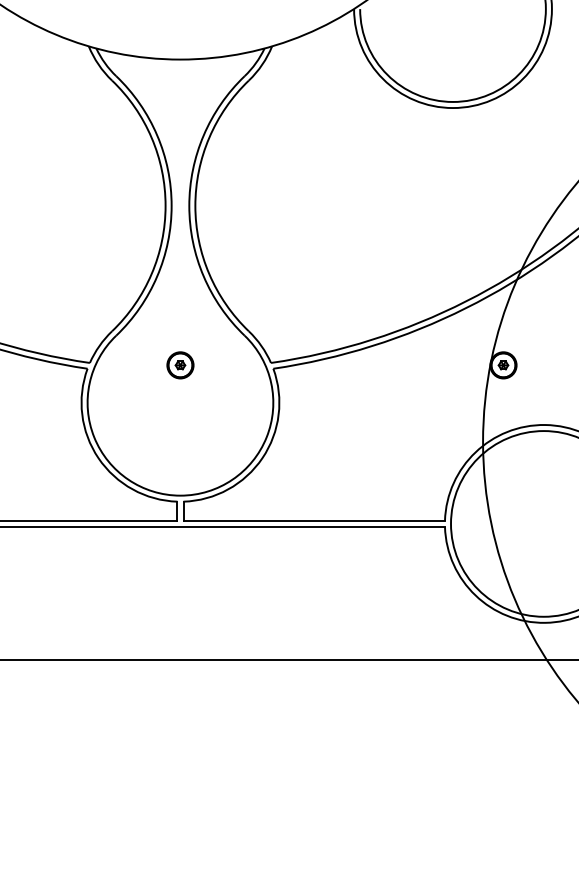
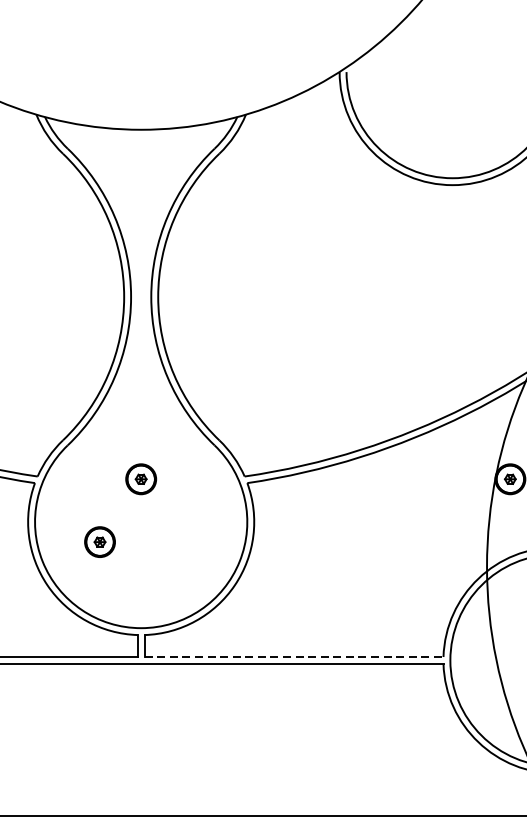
part: (144, 420) -> (100, 542), added
line: (314, 520) -> (294, 656), solid -> dashed

